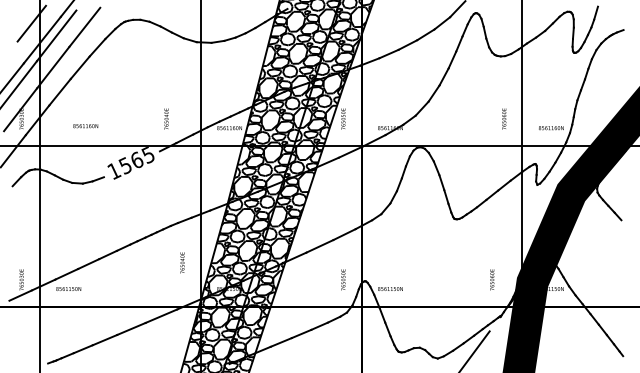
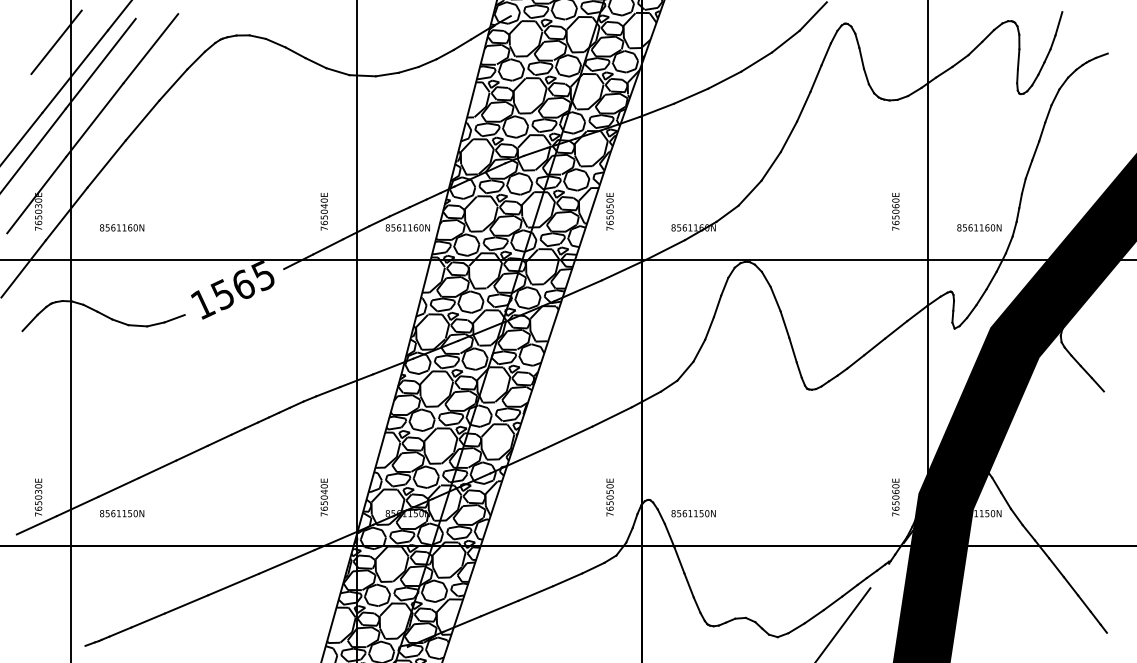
text: (166, 118) -> (324, 210), moved
text: (85, 126) -> (121, 228), moved
text: (182, 262) -> (324, 496), moved
text: (492, 279) -> (896, 496), moved

